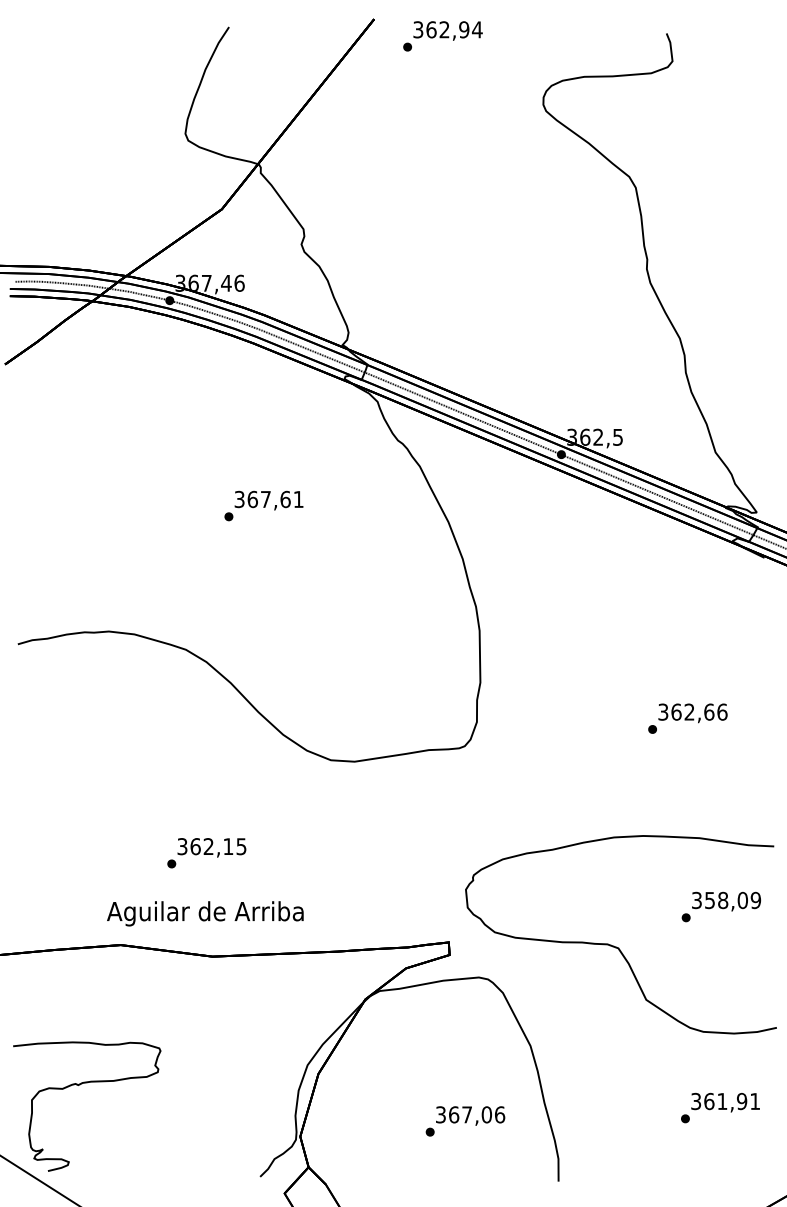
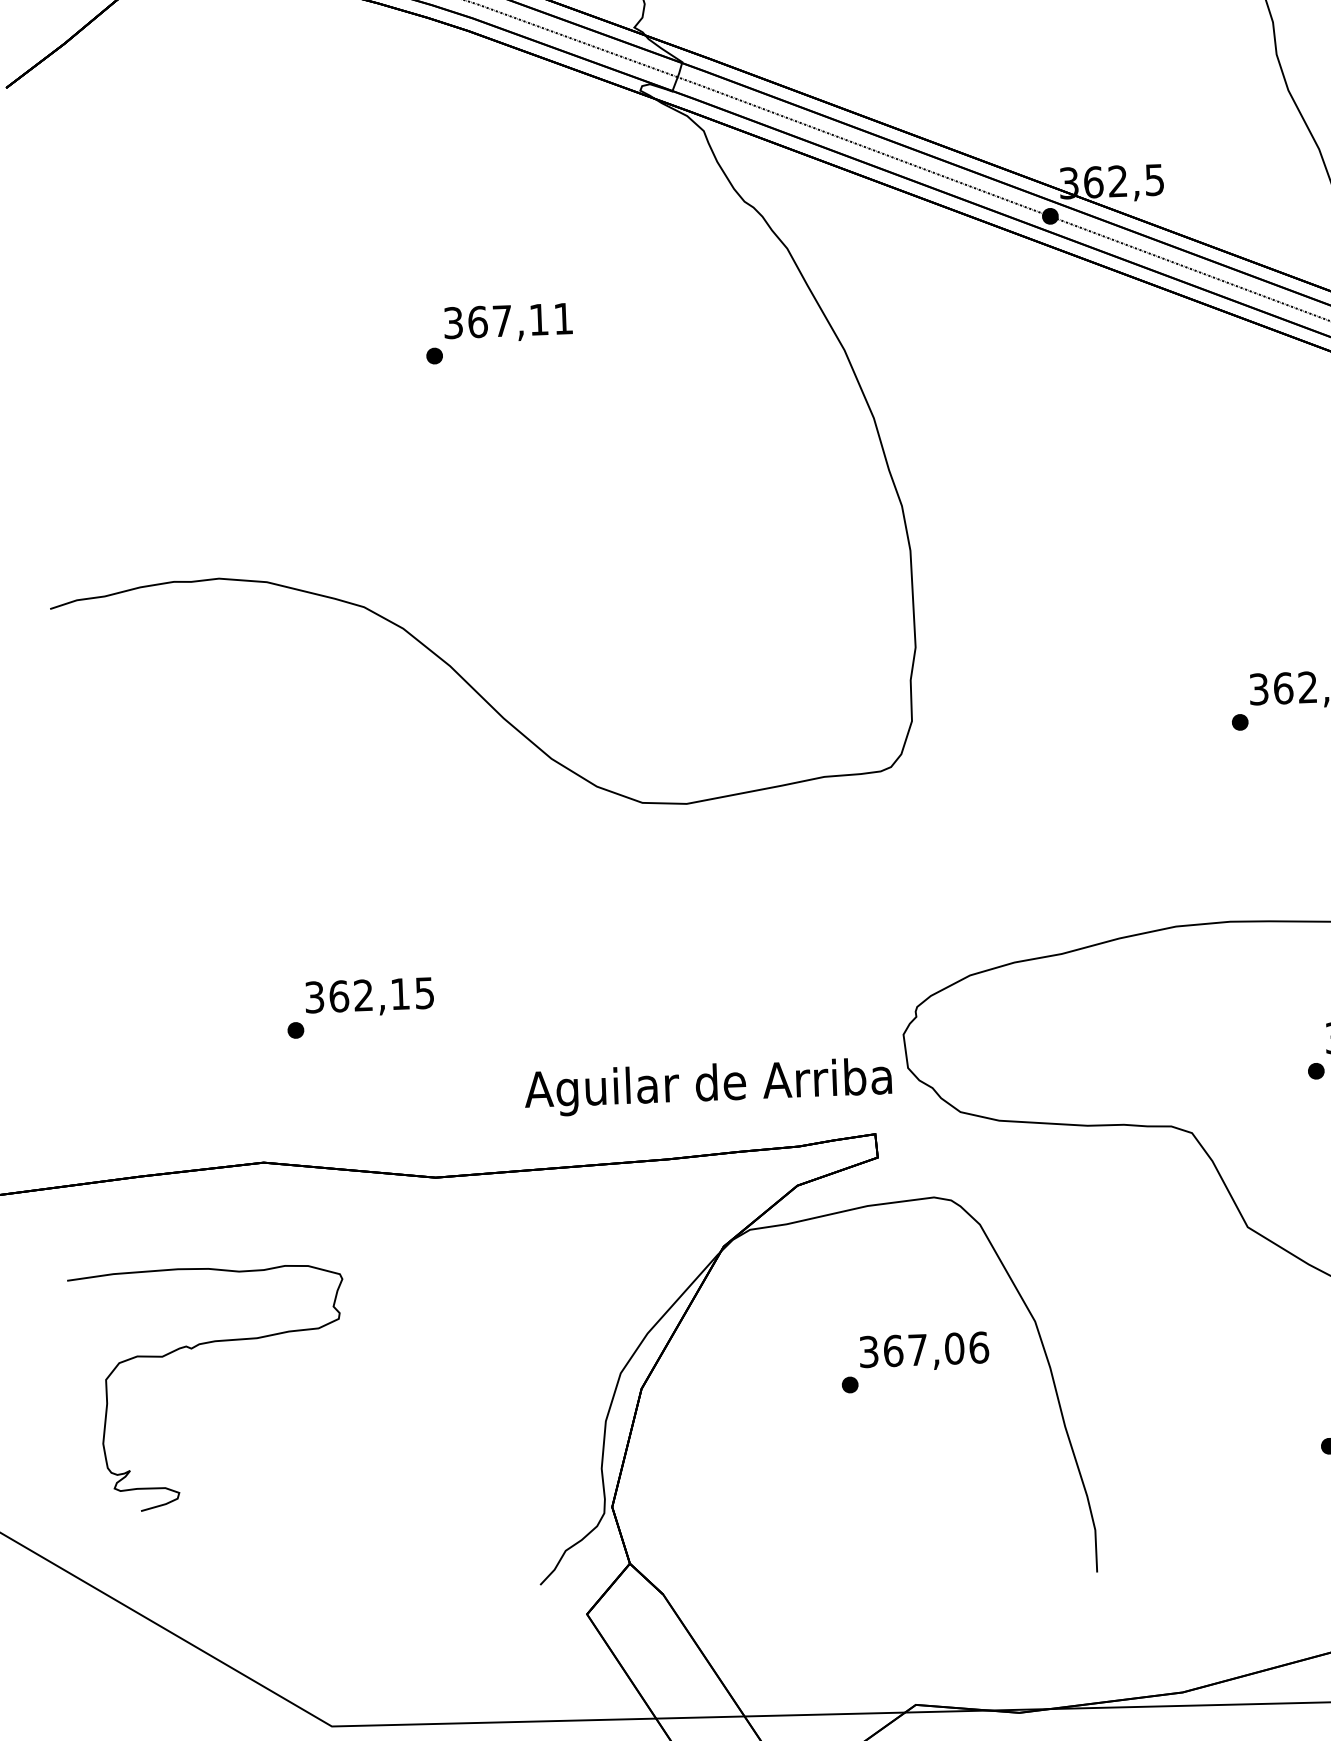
text: (285, 499) -> (538, 319), 367,61 -> 367,11
text: (206, 853) -> (359, 1008), moved
text: (205, 913) -> (708, 1086), moved
curve: (80, 1085) -> (195, 1349), moved
text: (465, 1121) -> (915, 1362), moved

